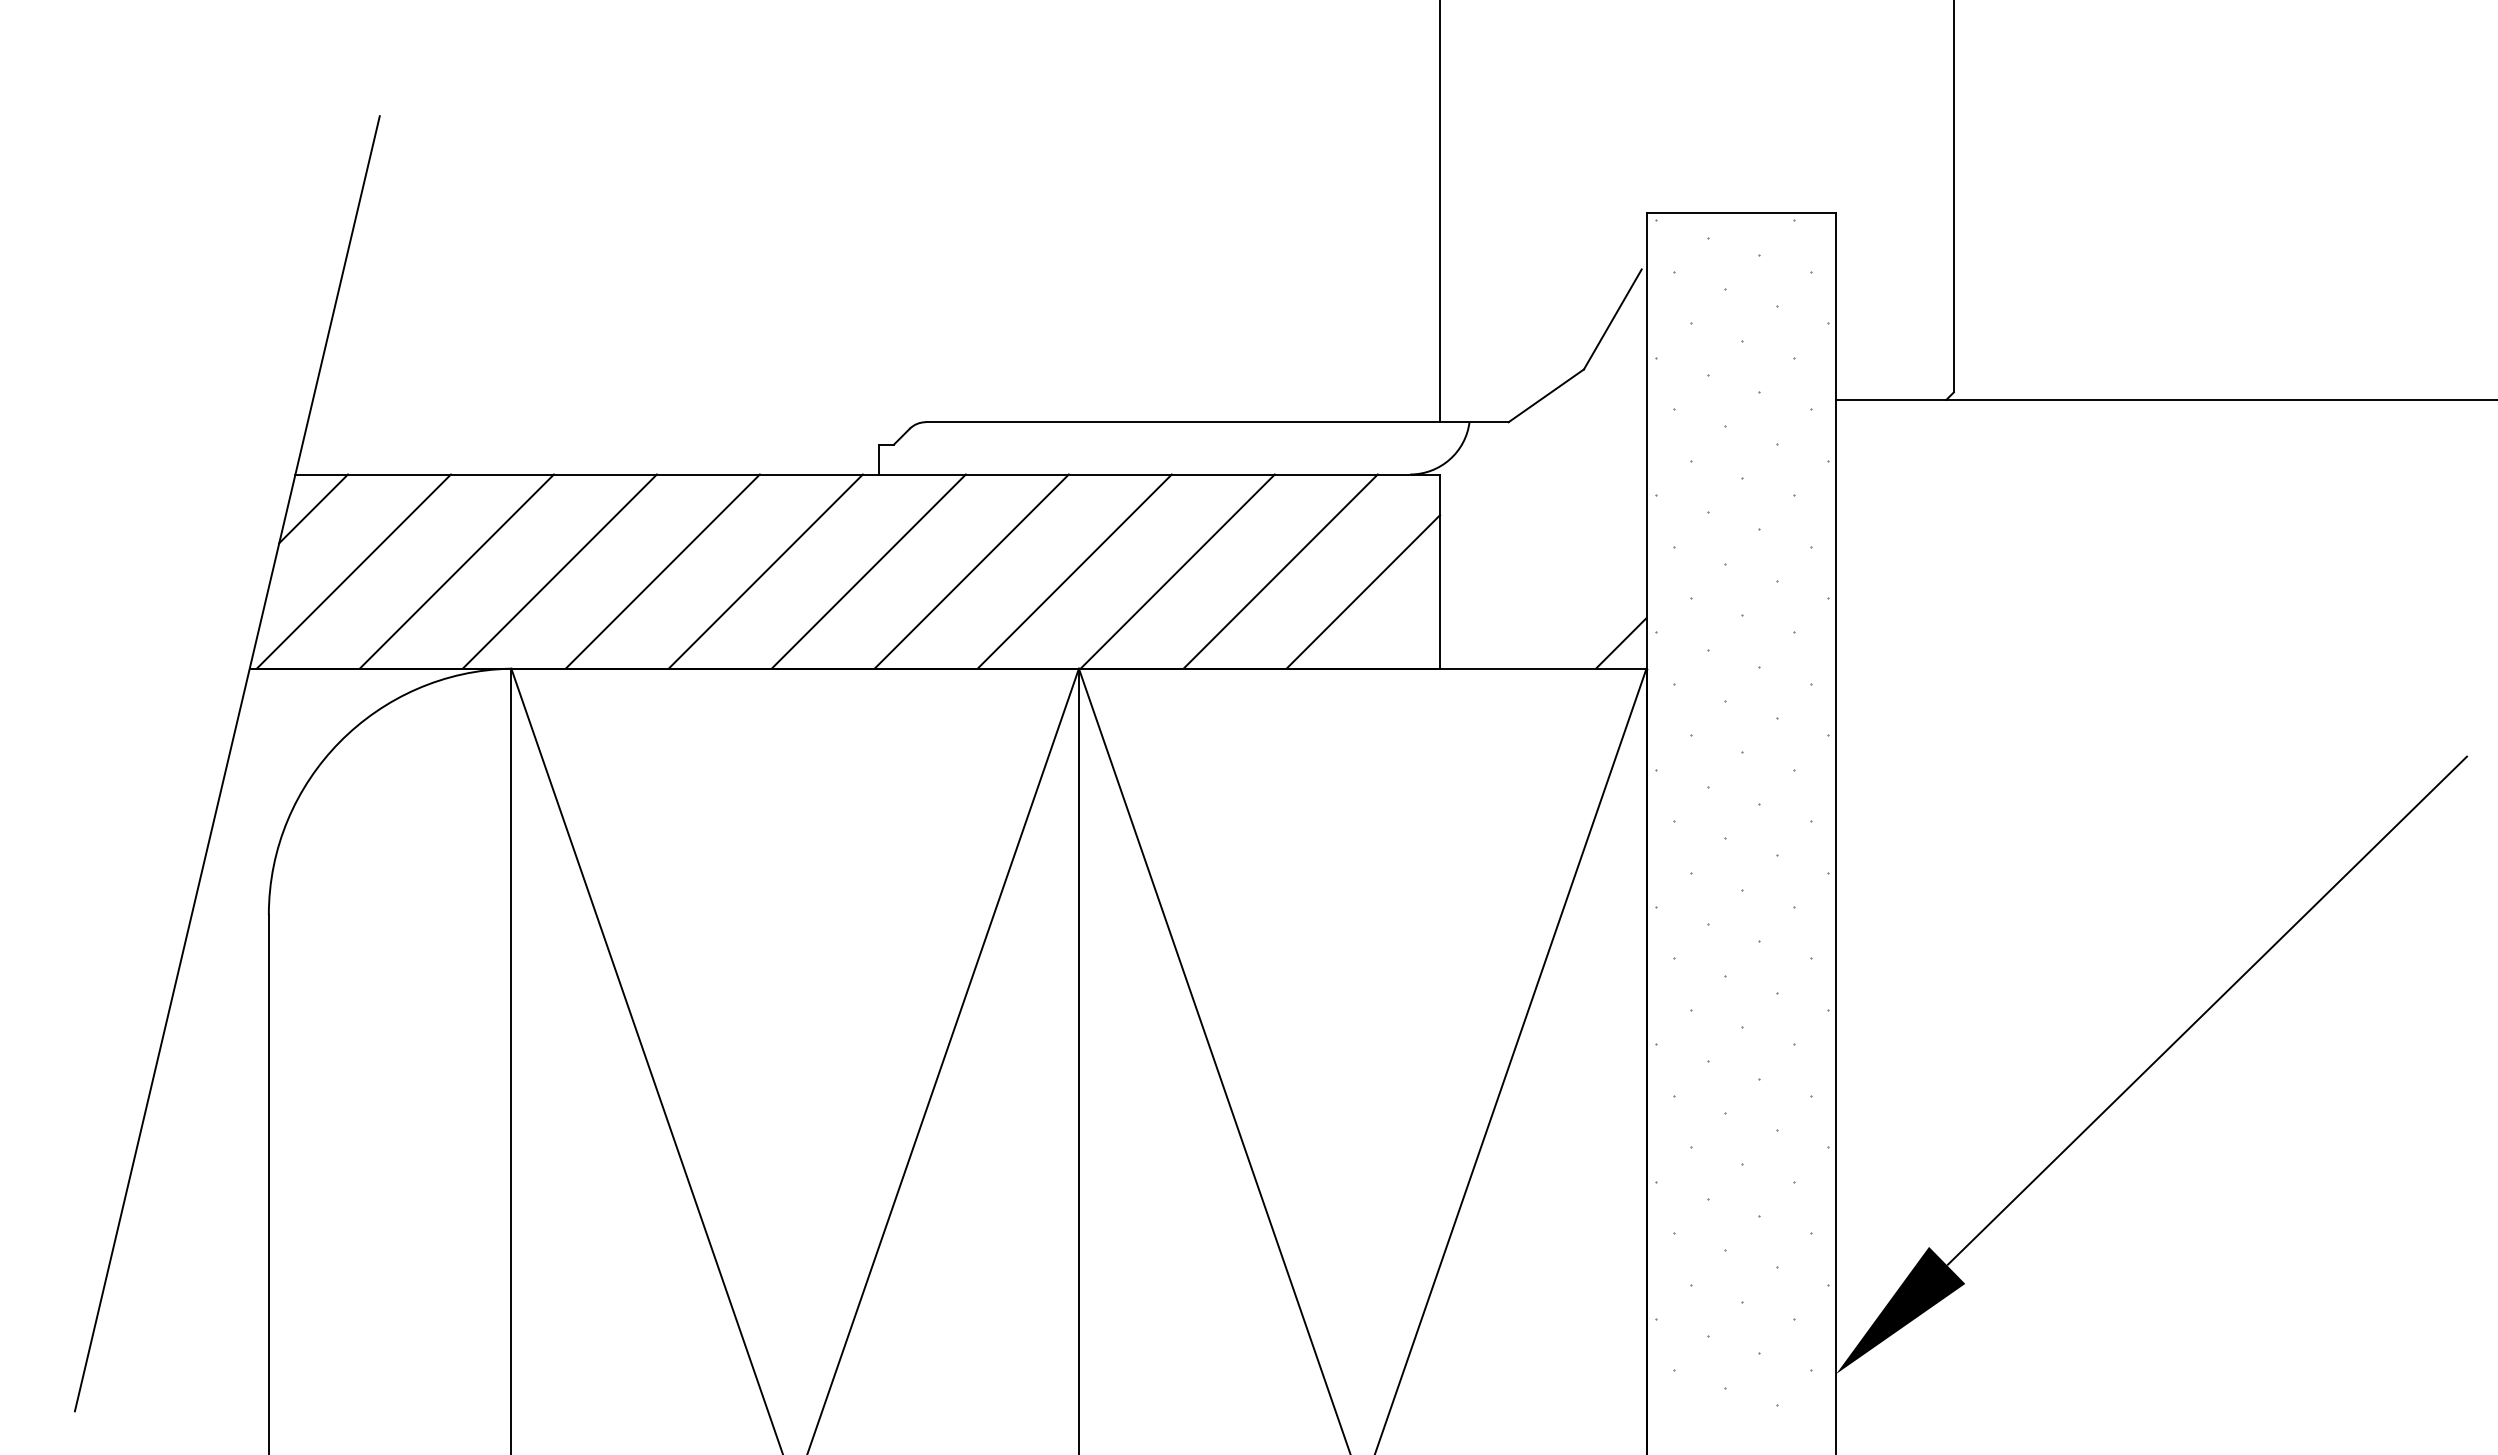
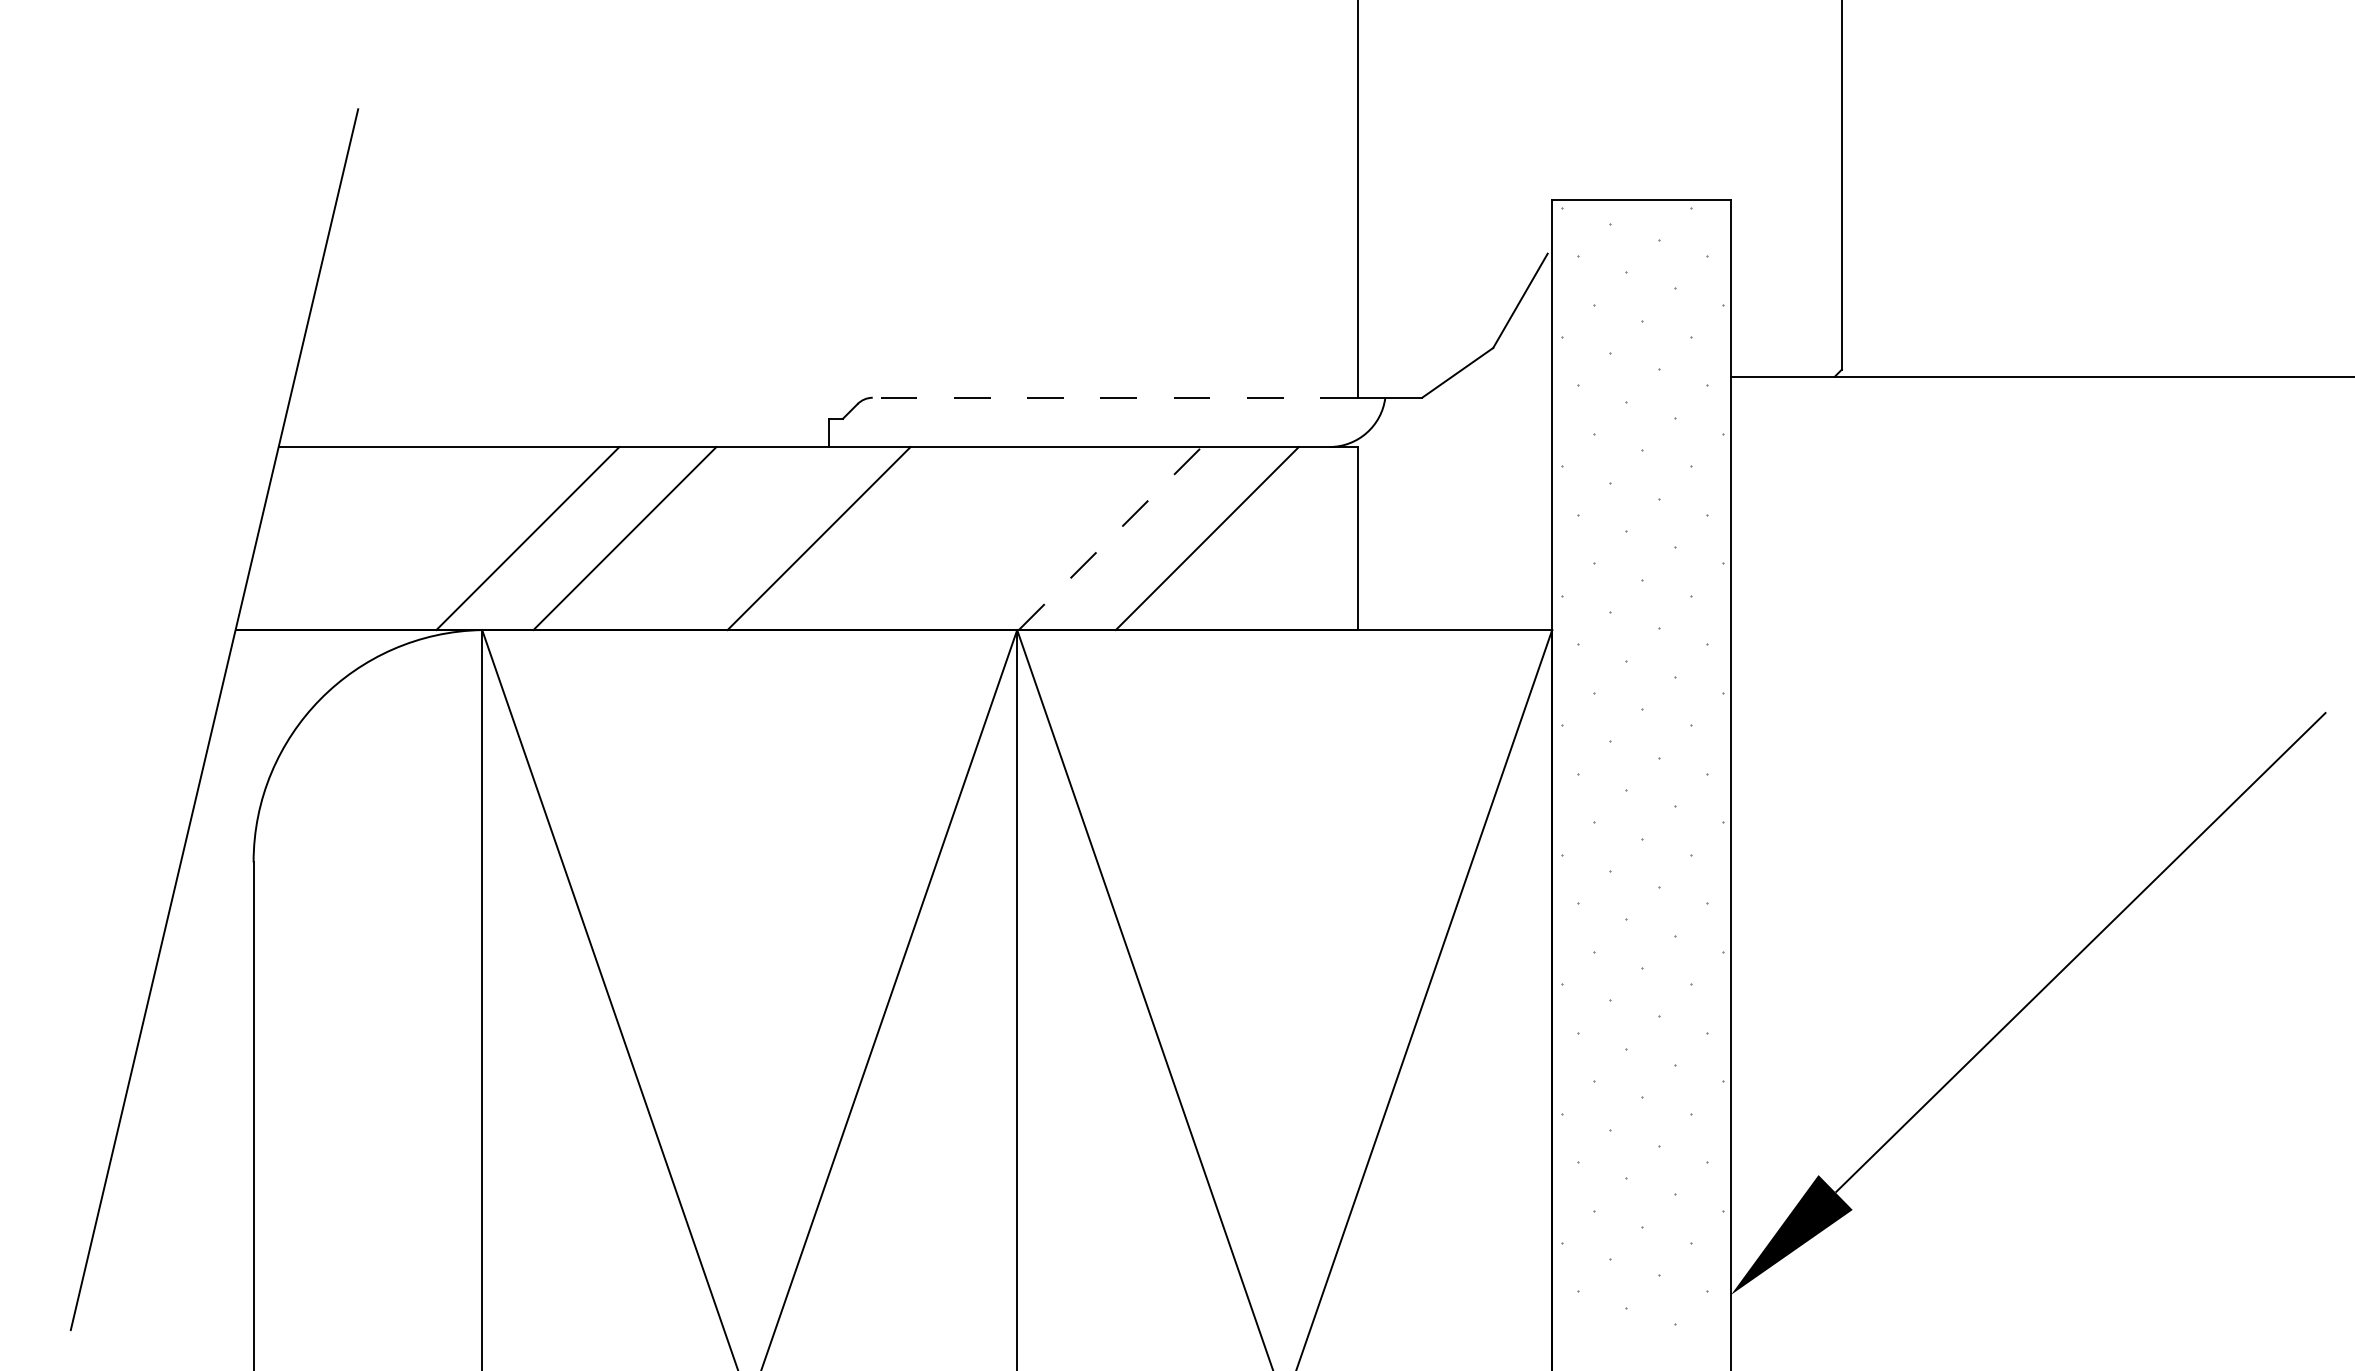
line: (1182, 422) -> (1114, 398), solid -> dashed
line: (313, 508) -> (295, 479), removed
line: (353, 571) -> (333, 538), removed
line: (456, 571) -> (430, 538), removed
line: (765, 571) -> (721, 538), removed
line: (971, 571) -> (915, 538), removed
line: (1074, 571) -> (1013, 538), removed
line: (1178, 571) -> (1111, 538), solid -> dashed
line: (1363, 591) -> (1285, 557), removed
line: (1621, 643) -> (1528, 606), removed

